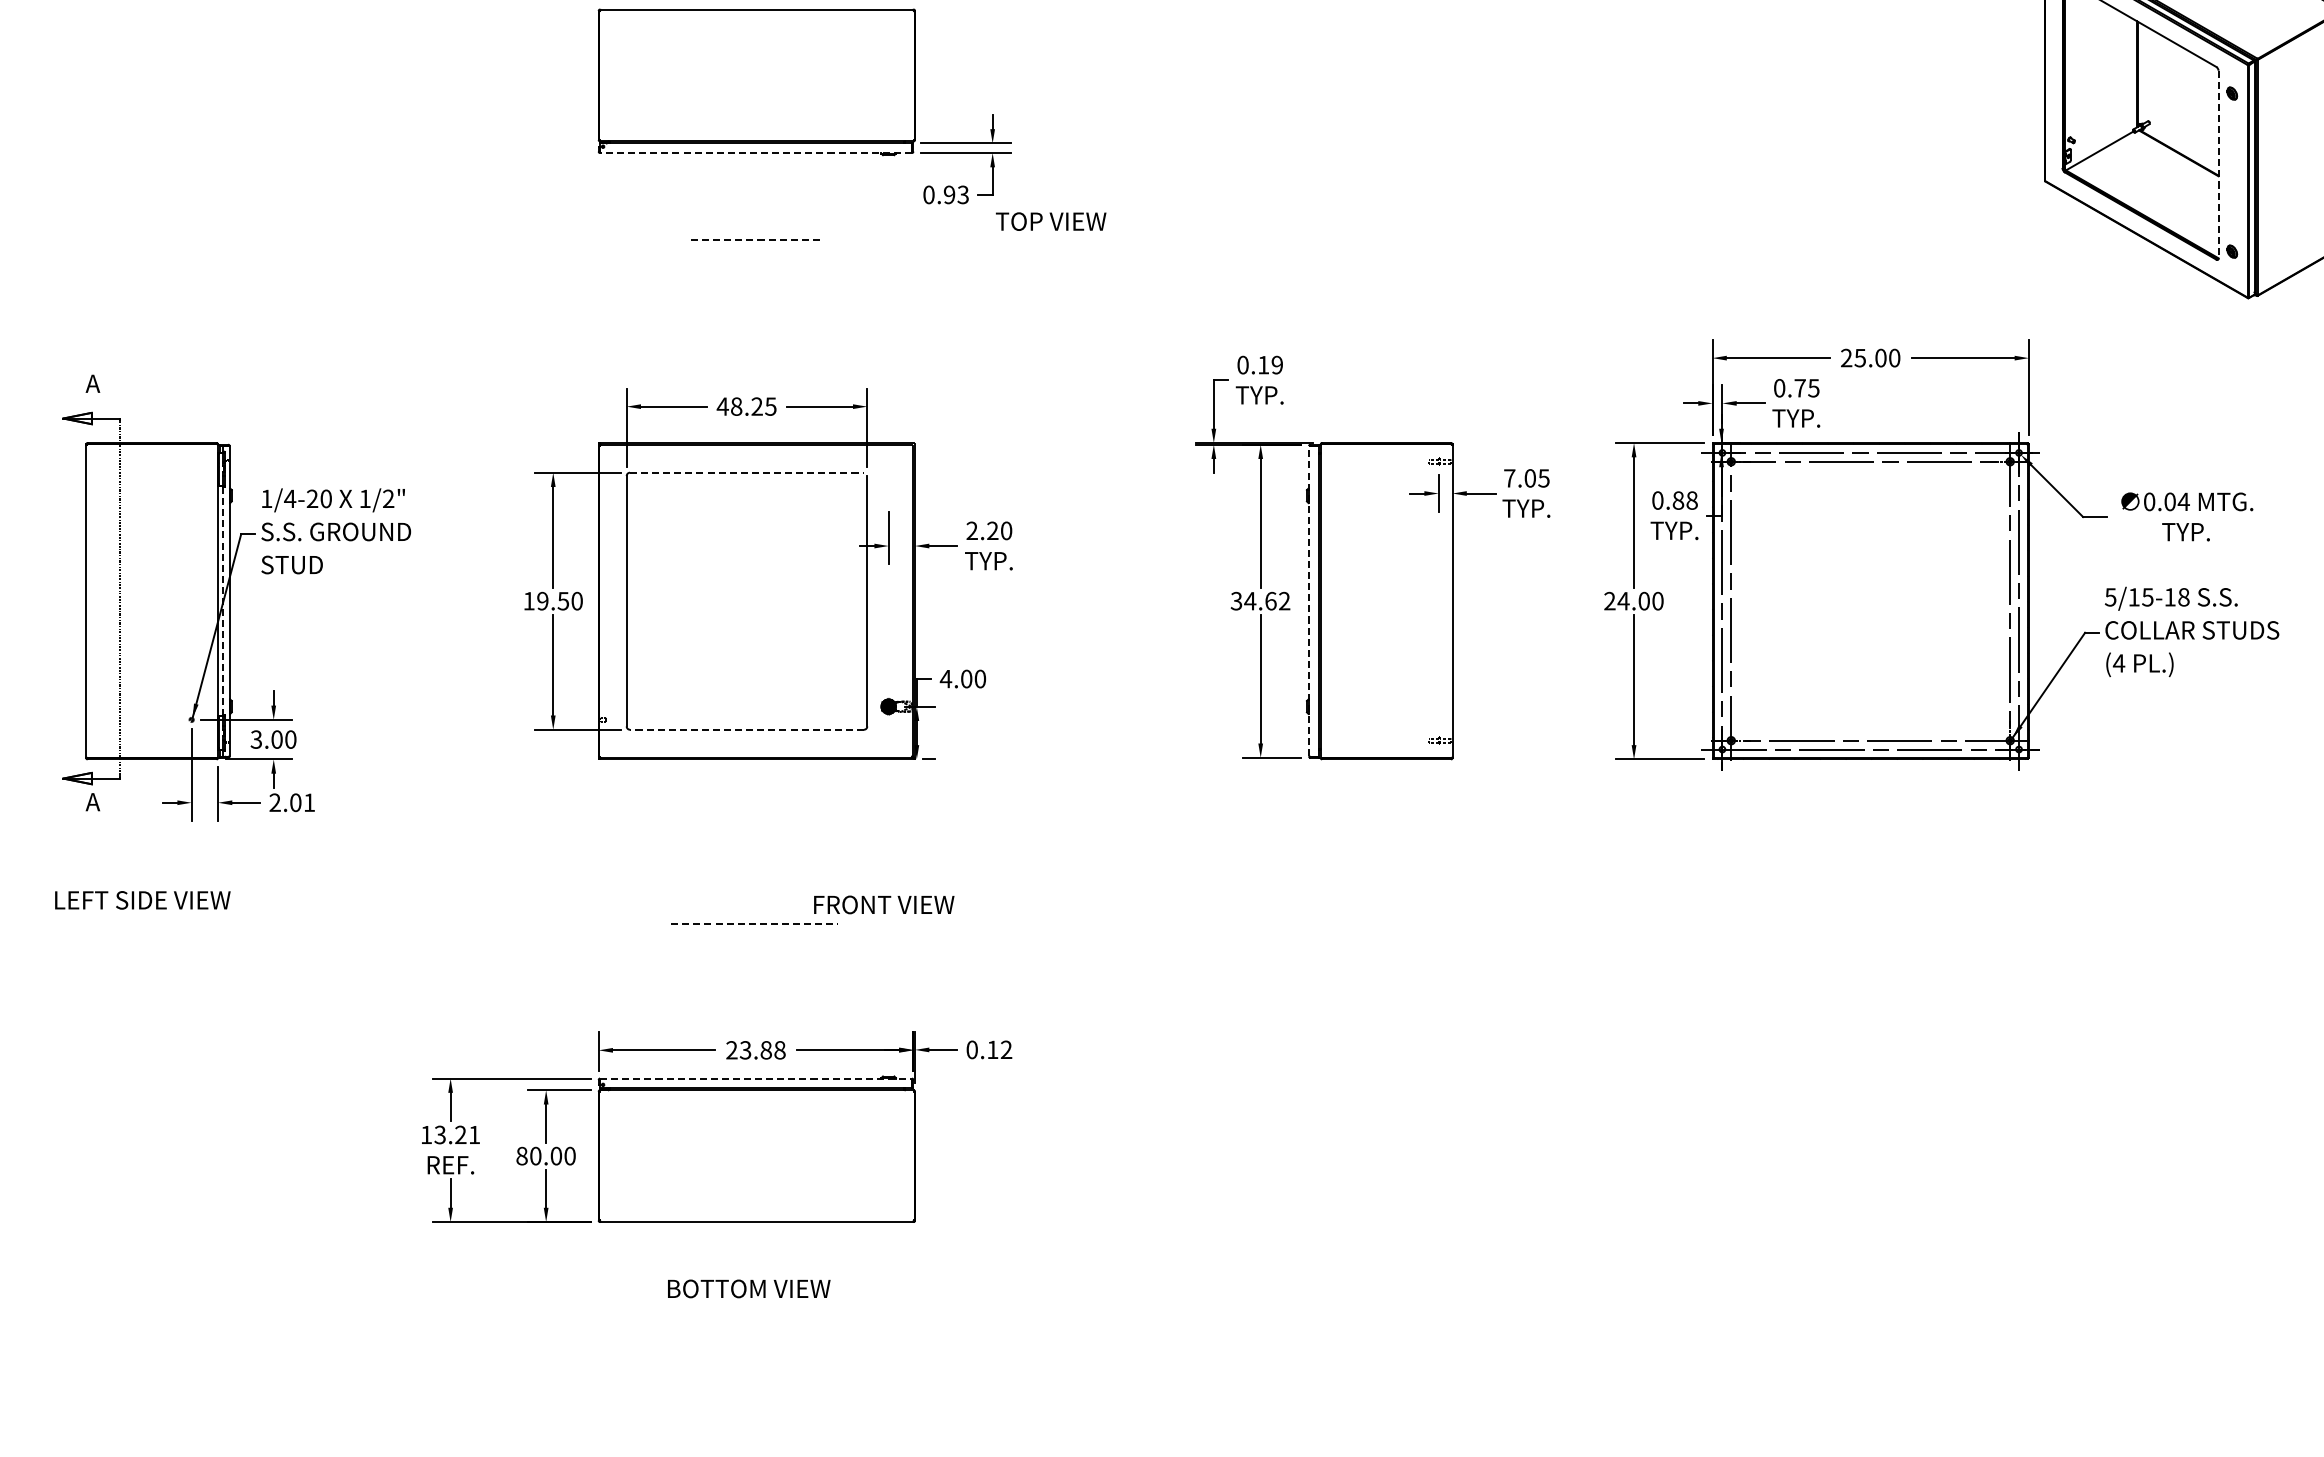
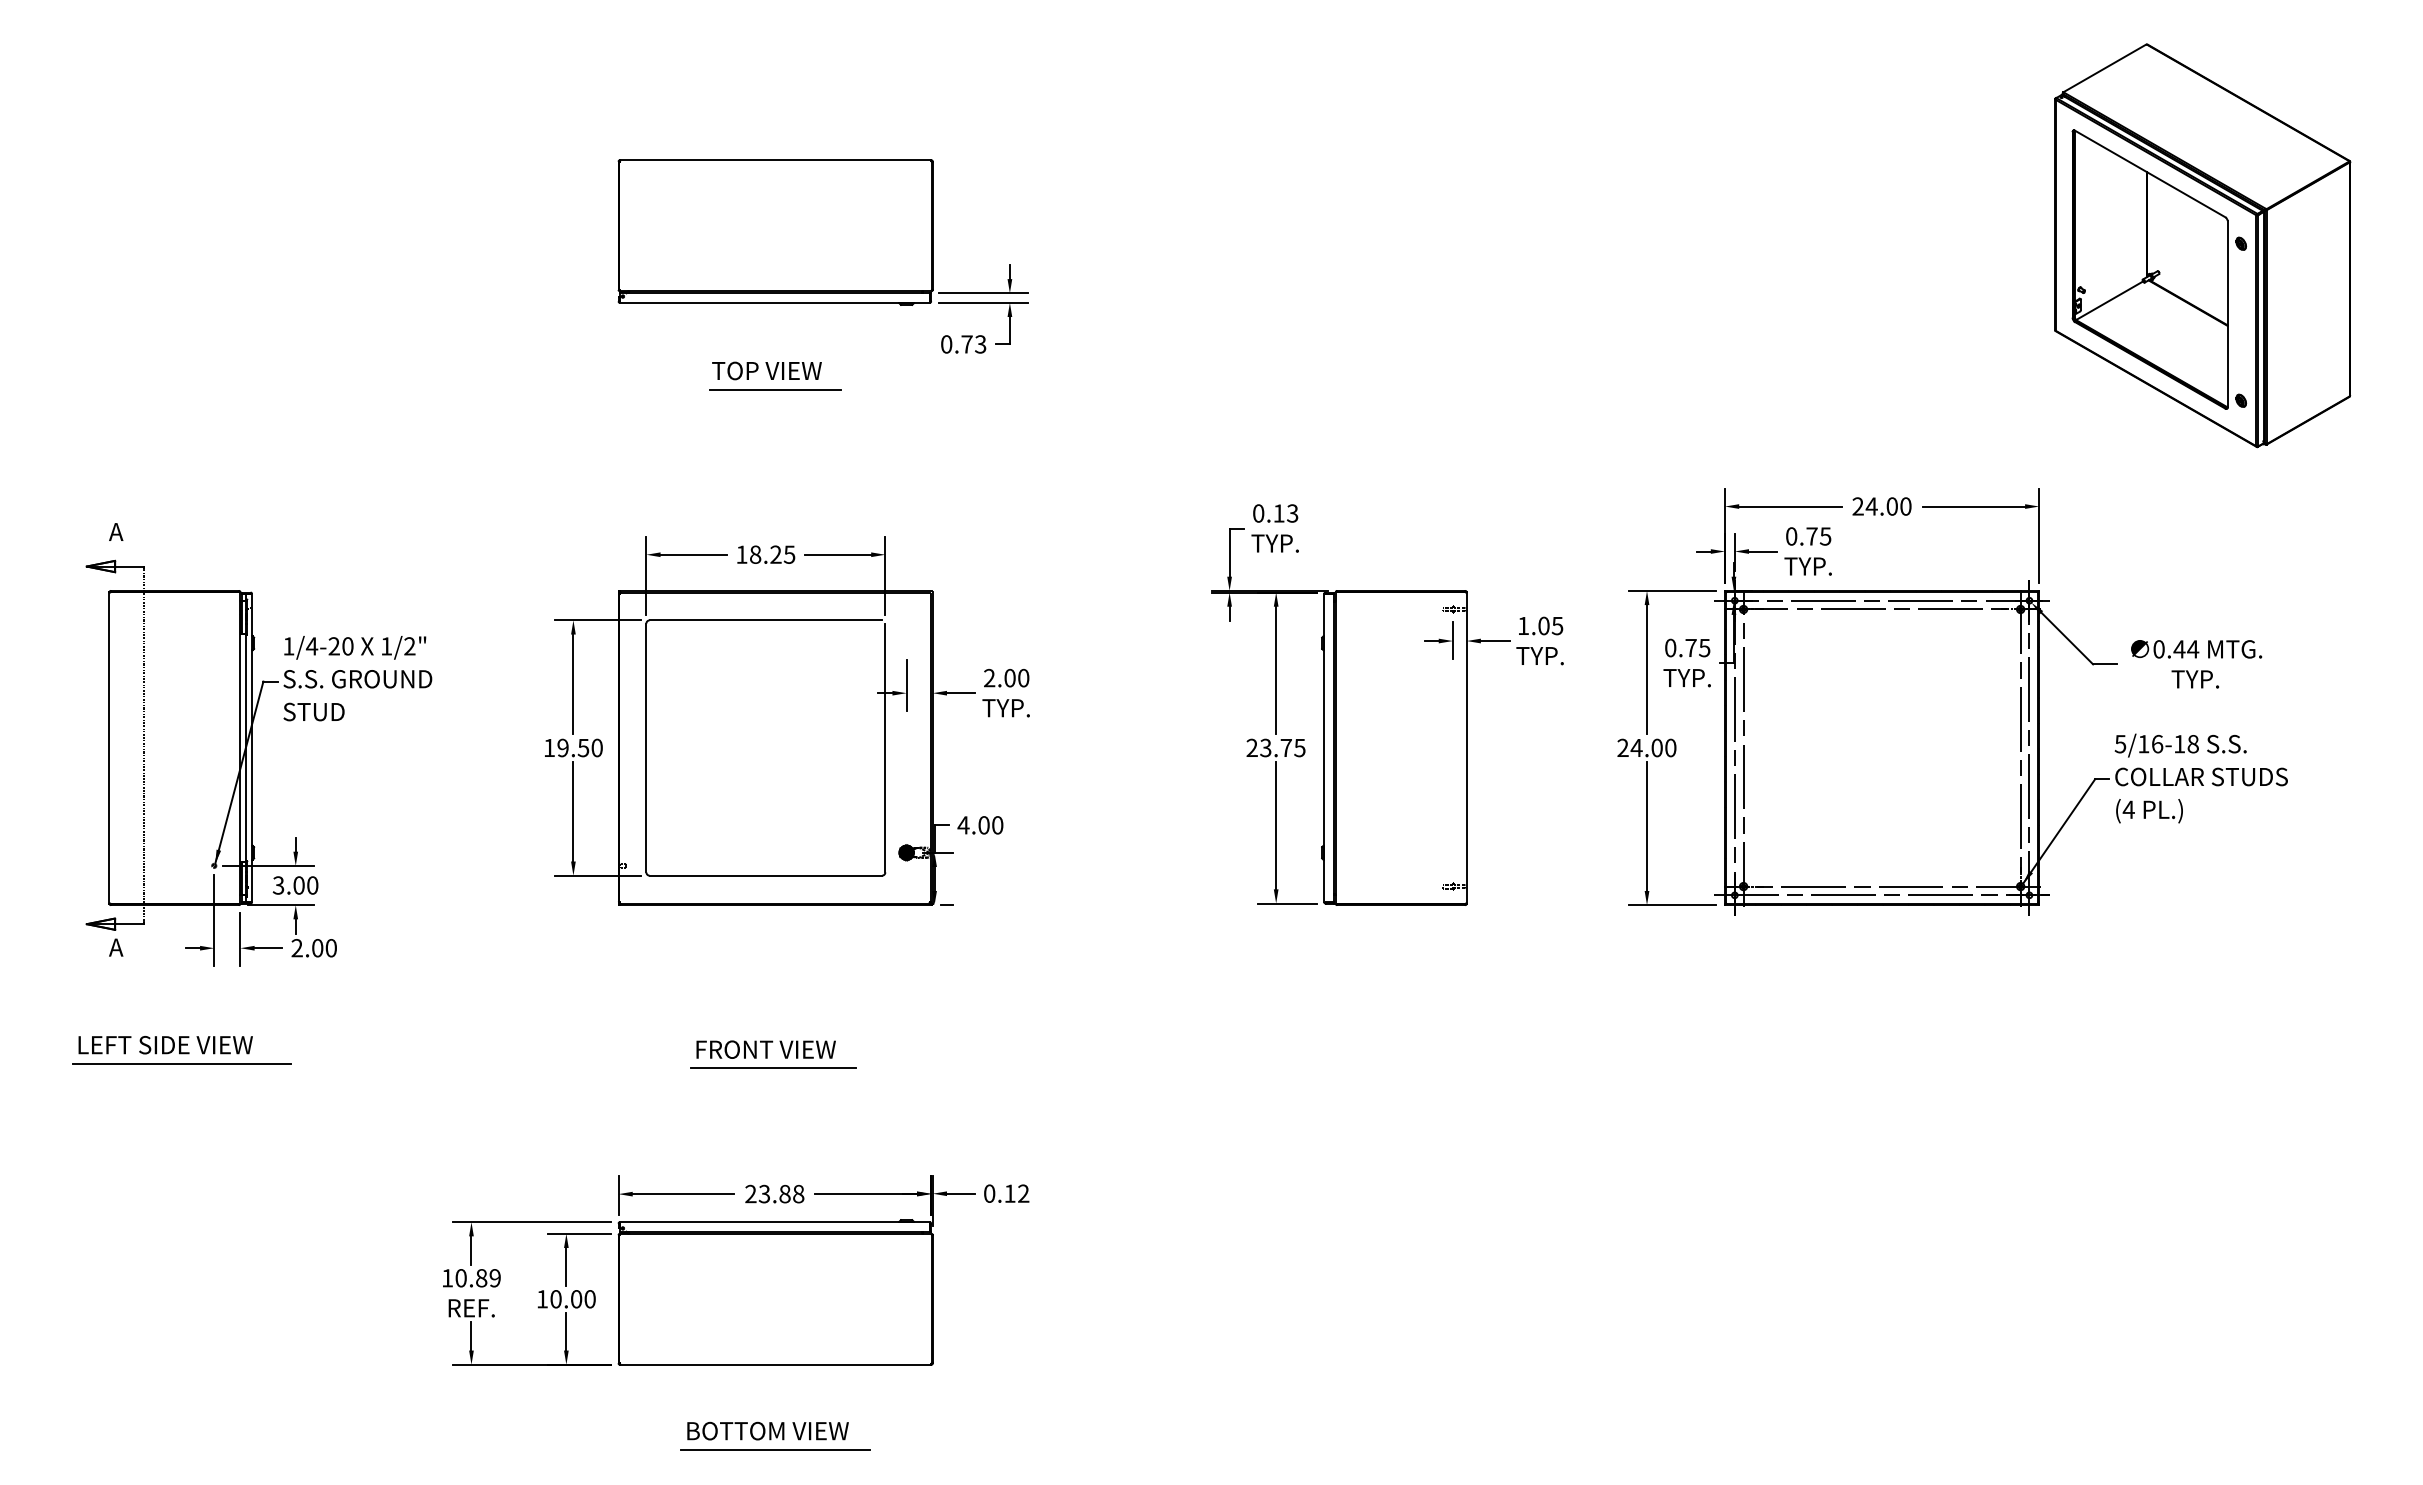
line: (755, 152) -> (774, 302), dashed -> solid
line: (2218, 164) -> (2227, 314), dashed -> solid
text: (948, 194) -> (966, 344), 0.93 -> 0.73
text: (1050, 221) -> (766, 370), moved
line: (757, 240) -> (776, 389), dashed -> solid
text: (1860, 358) -> (1871, 506), 25.00 -> 24.00
text: (1277, 365) -> (1292, 513), 0.19 -> 0.13
text: (722, 406) -> (741, 554), 48.25 -> 18.25
line: (747, 472) -> (766, 620), dashed -> solid
text: (1509, 477) -> (1523, 625), 7.05 -> 1.05
text: (1684, 500) -> (1697, 647), 0.88 -> 0.75
text: (2170, 502) -> (2179, 649), 0.04 -> 0.44
text: (992, 531) -> (1009, 678), 2.20 -> 2.00
text: (2147, 596) -> (2157, 743), 5/15-18 -> 5/16-18
text: (1260, 600) -> (1275, 747), 34.62 -> 23.75
line: (1309, 600) -> (1324, 747), dashed -> solid
line: (223, 601) -> (245, 748), dashed -> solid
line: (746, 729) -> (765, 875), dashed -> solid
text: (308, 803) -> (330, 948), 2.01 -> 2.00
text: (883, 904) -> (765, 1049), moved
line: (158, 918) -> (181, 1063), added
line: (754, 923) -> (773, 1068), dashed -> solid
line: (755, 1078) -> (774, 1222), dashed -> solid
text: (456, 1135) -> (477, 1278), 13.21 -> 10.89
text: (522, 1156) -> (542, 1299), 80.00 -> 10.00
line: (756, 1307) -> (775, 1449), added

